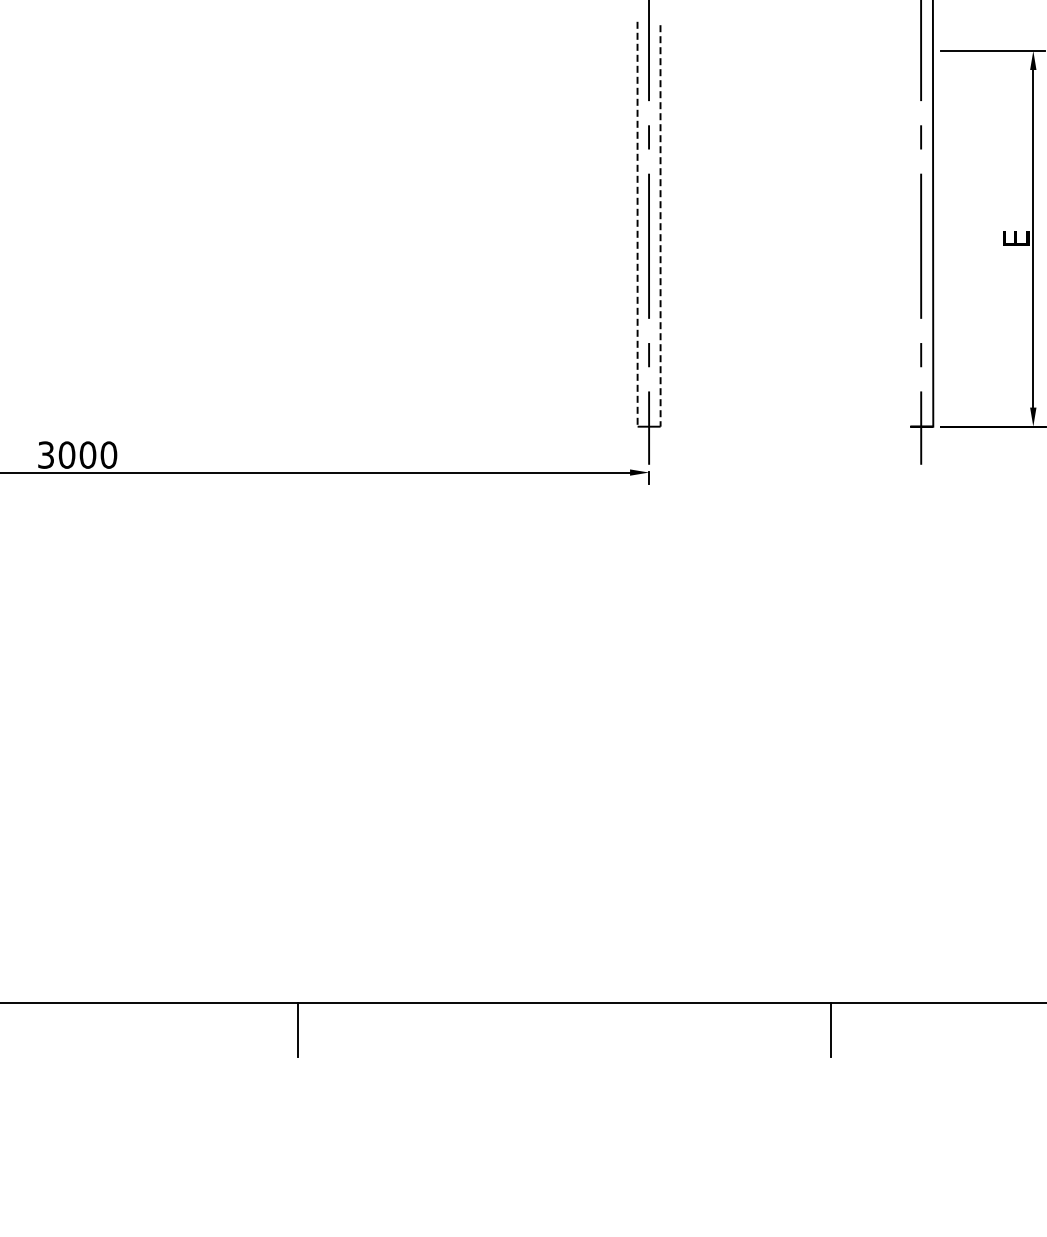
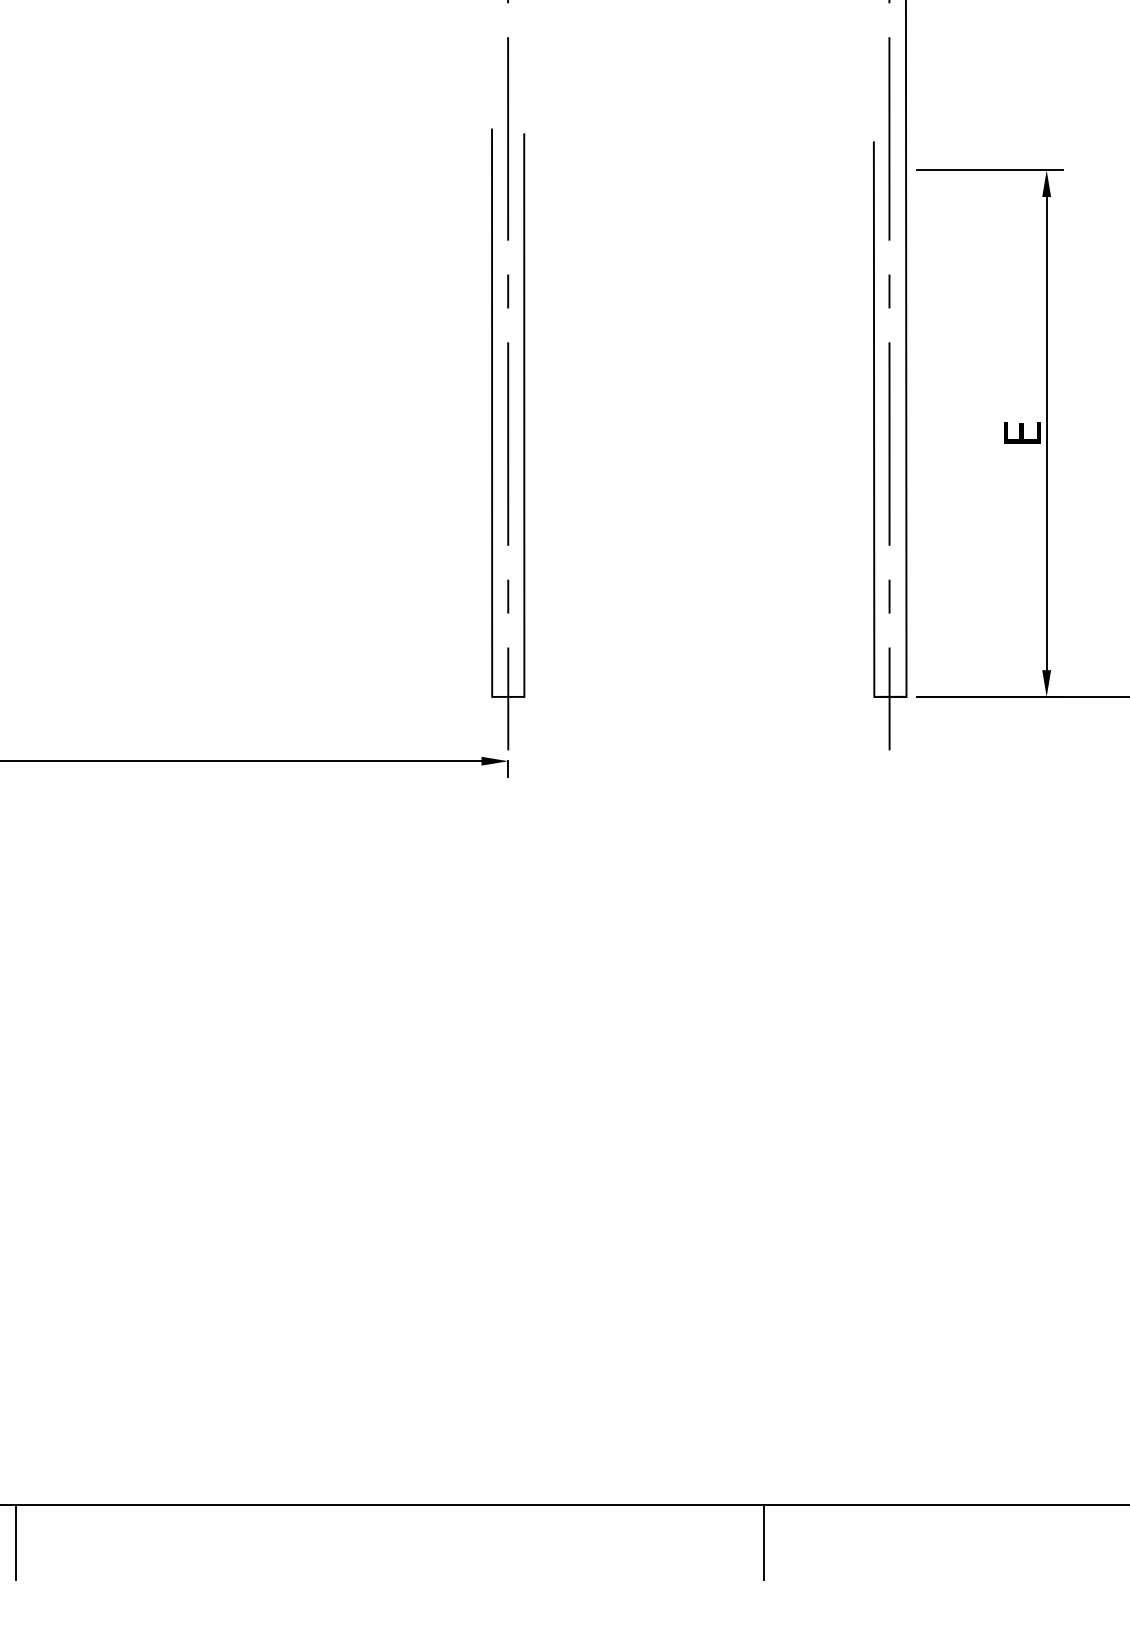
line: (637, 224) -> (492, 413), dashed -> solid
line: (660, 225) -> (524, 414), dashed -> solid
line: (909, 228) -> (873, 419), added

